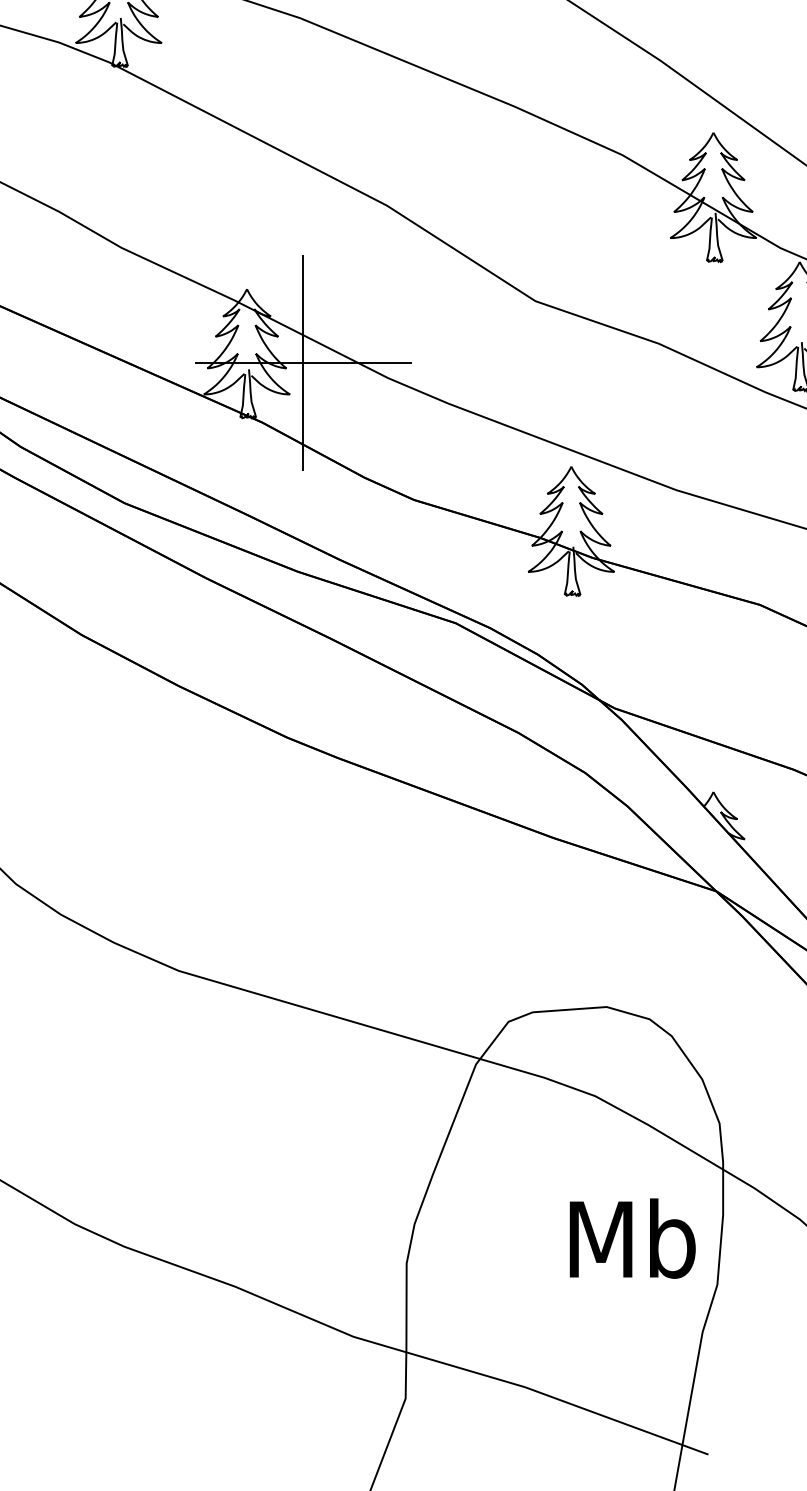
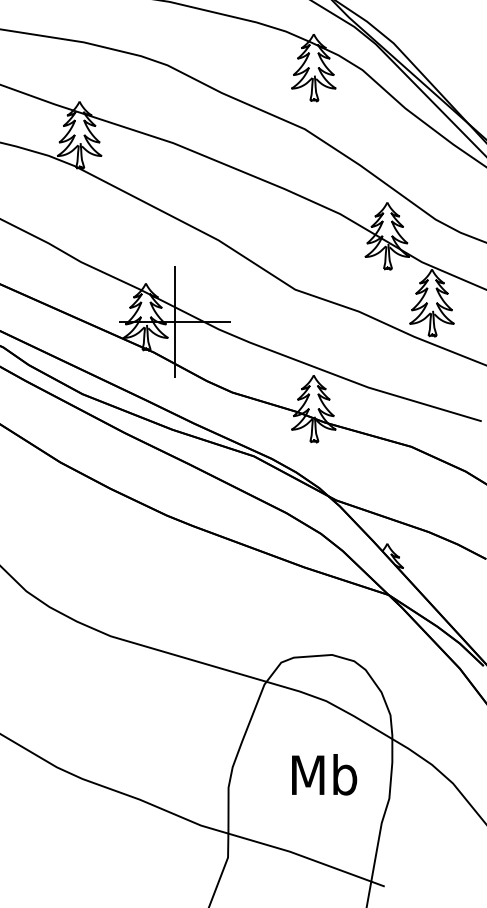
text: (632, 1238) -> (324, 774), moved

